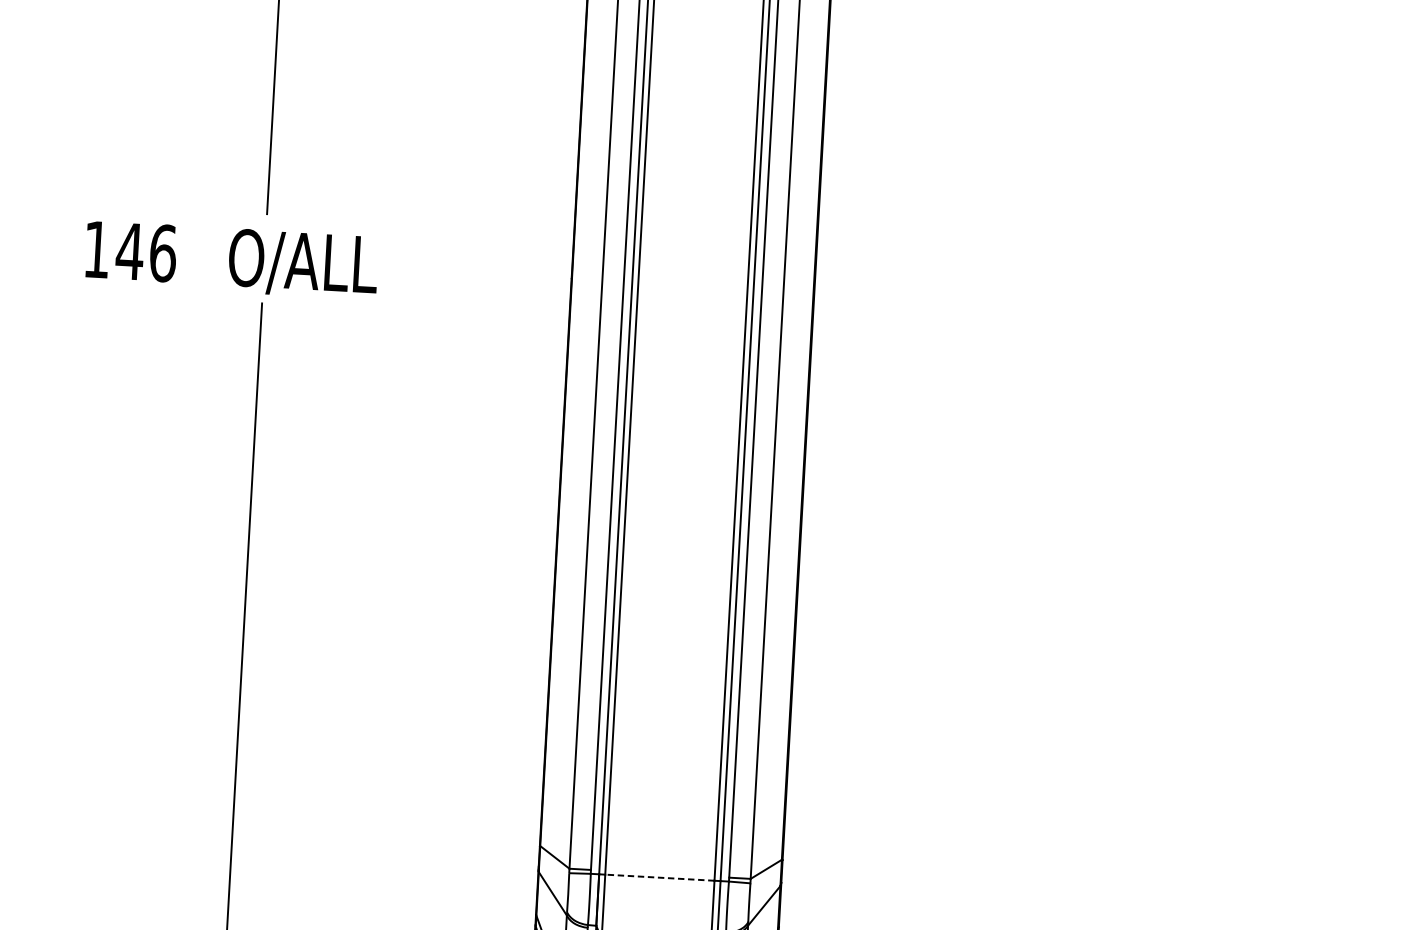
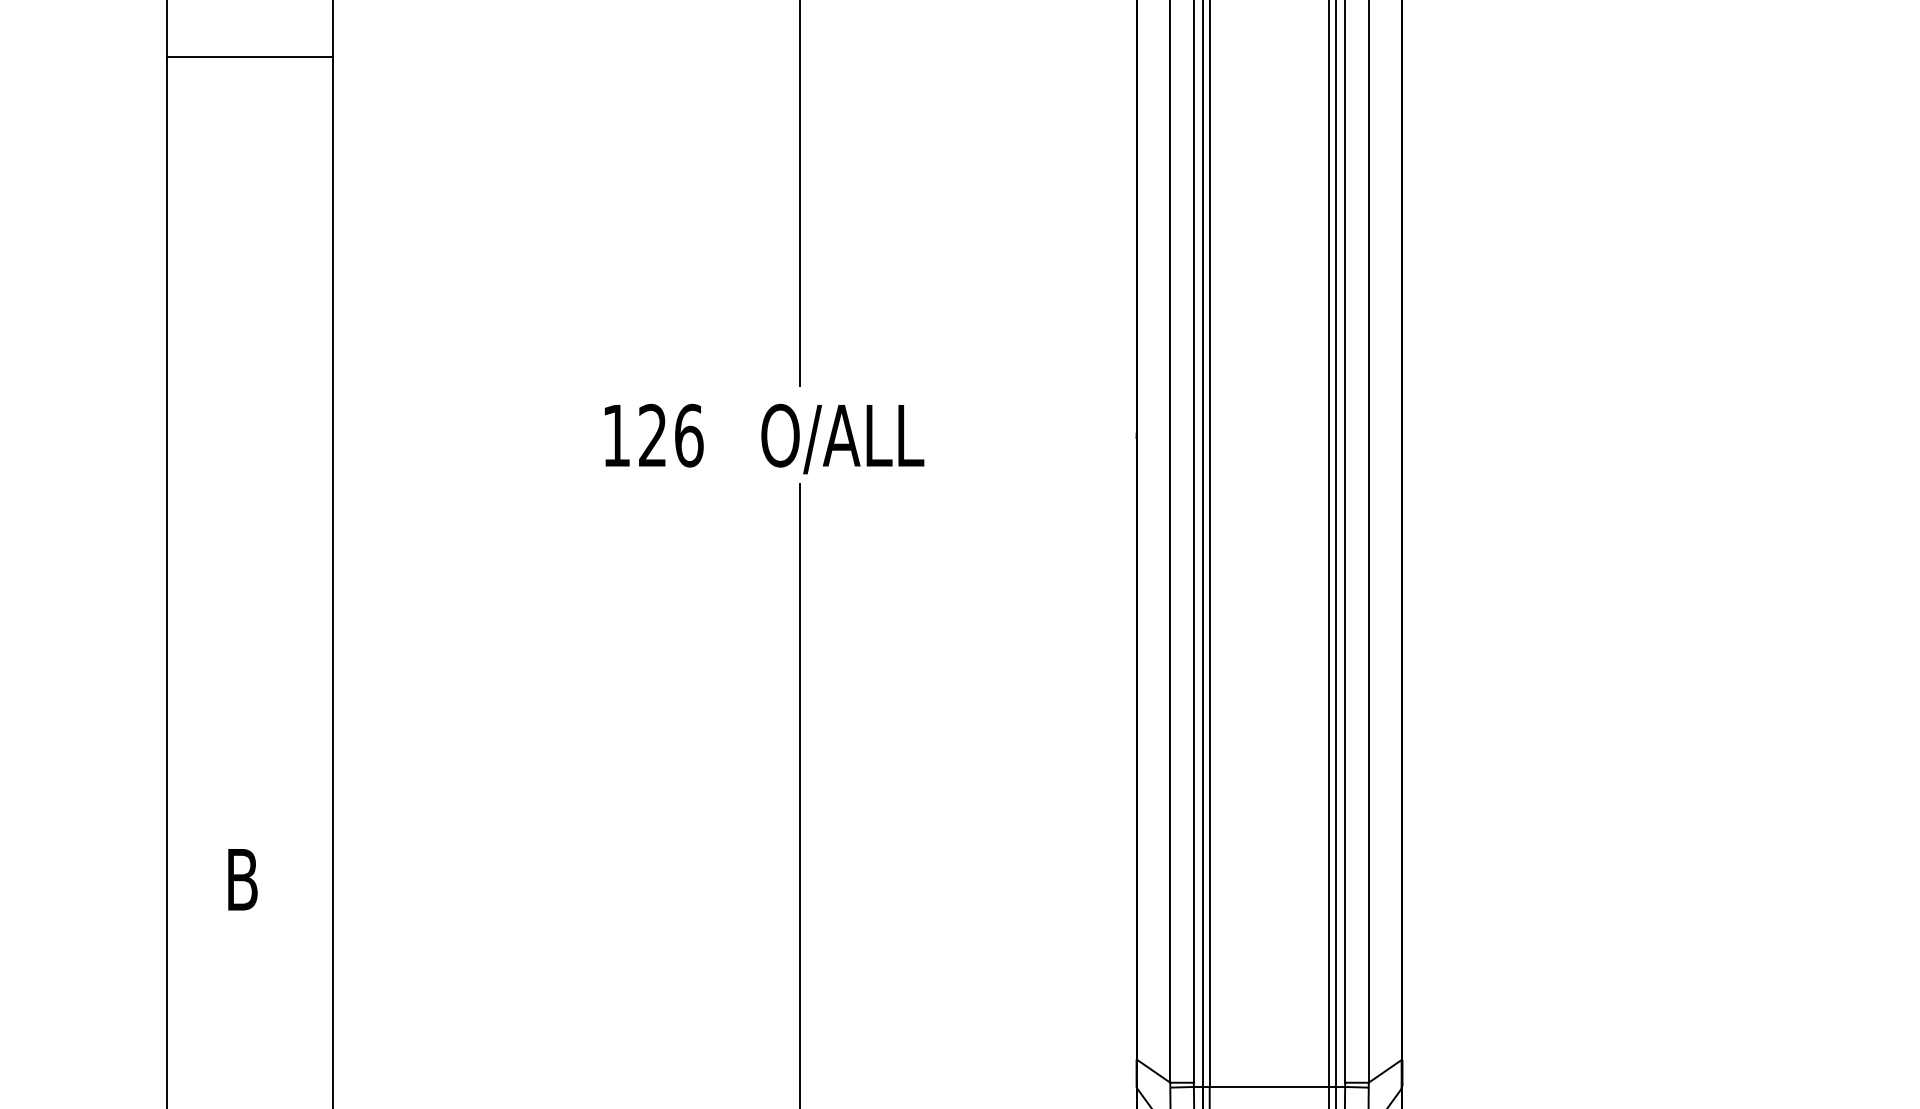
text: (129, 250) -> (652, 434), 146 -> 126
line: (659, 877) -> (1269, 1086), dashed -> solid

